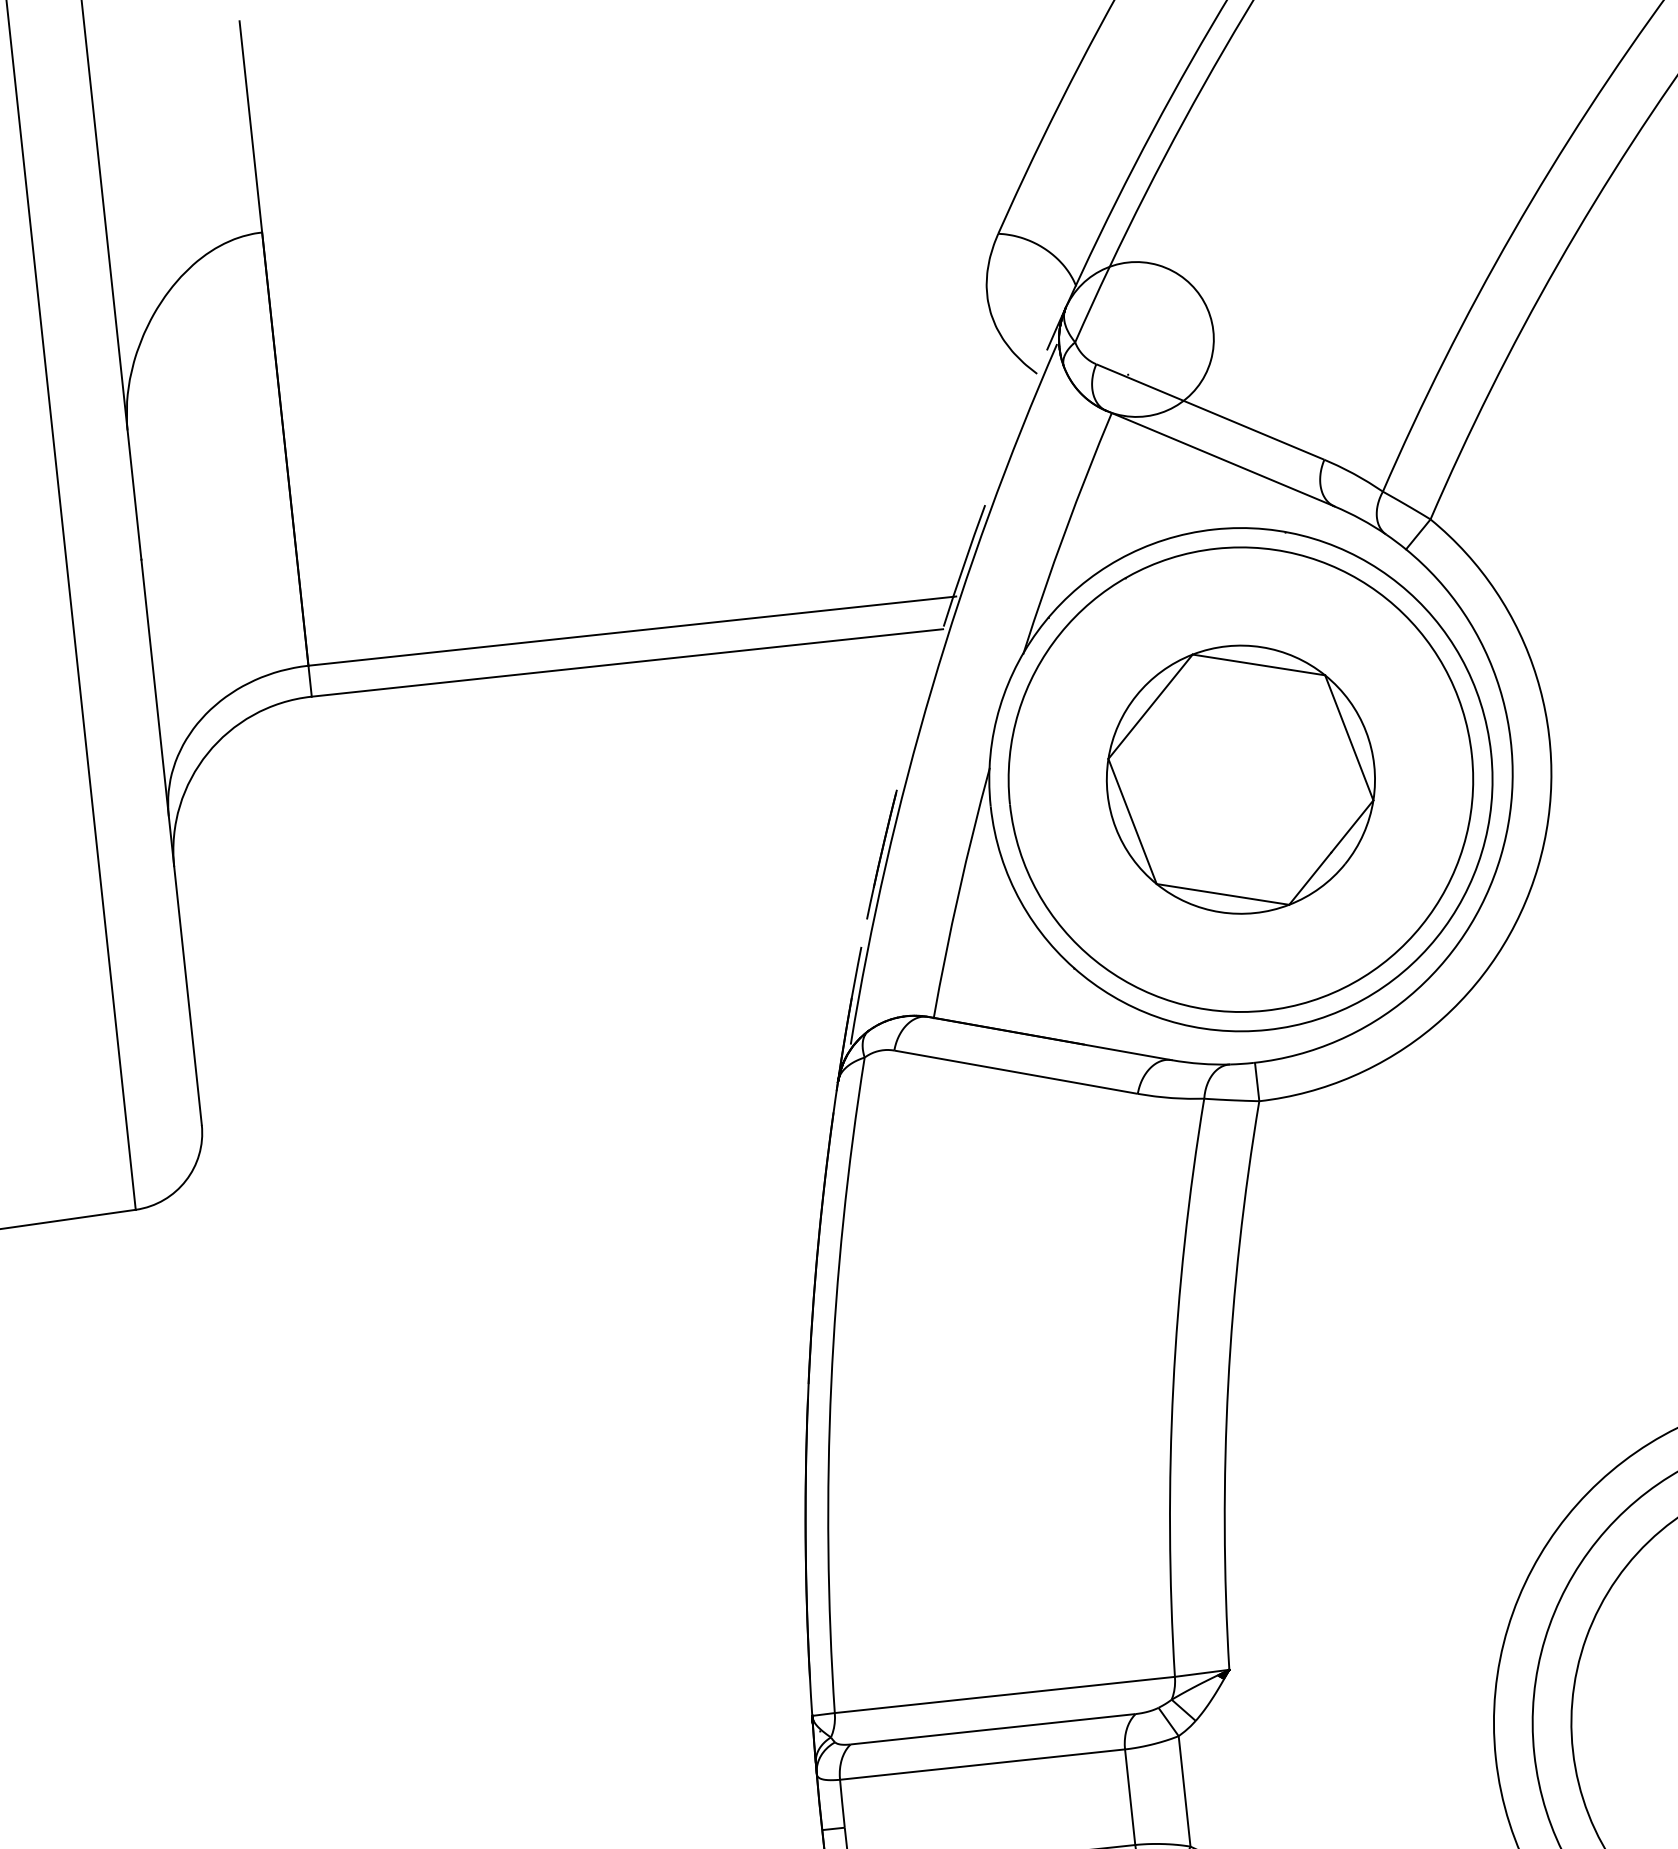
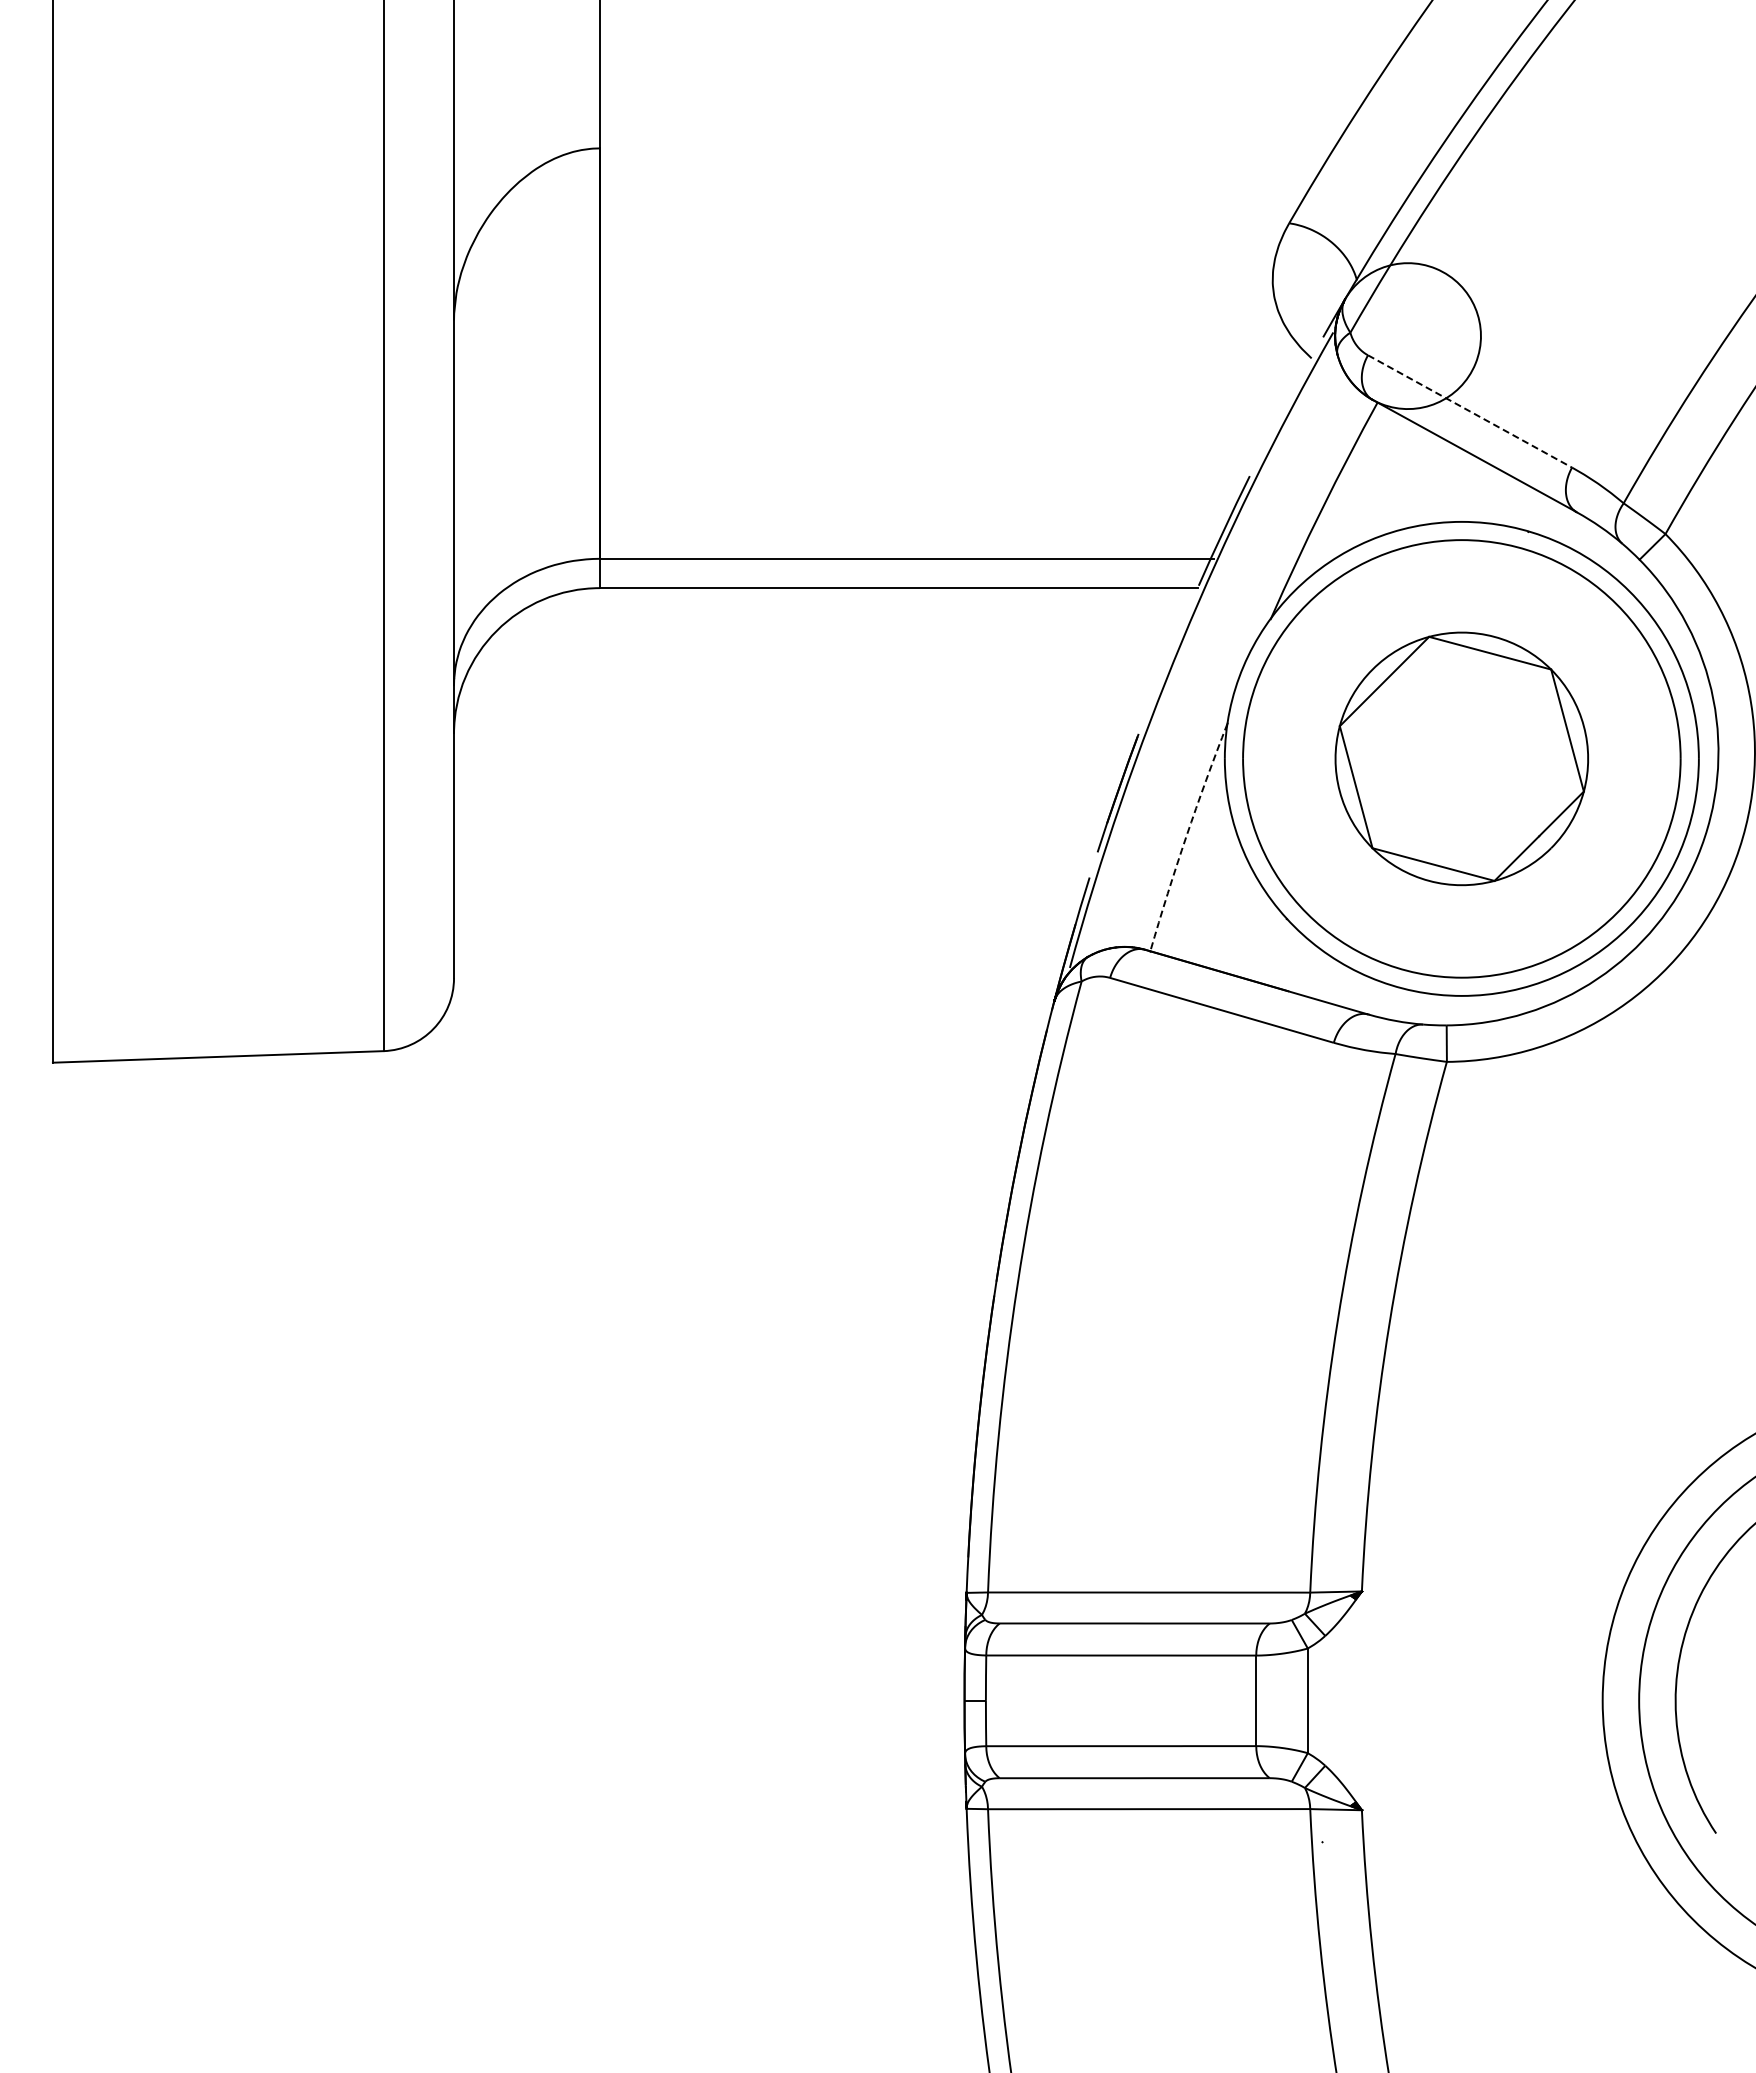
line: (1210, 412) -> (1470, 411), solid -> dashed
arc: (959, 892) -> (1186, 836), solid -> dashed

